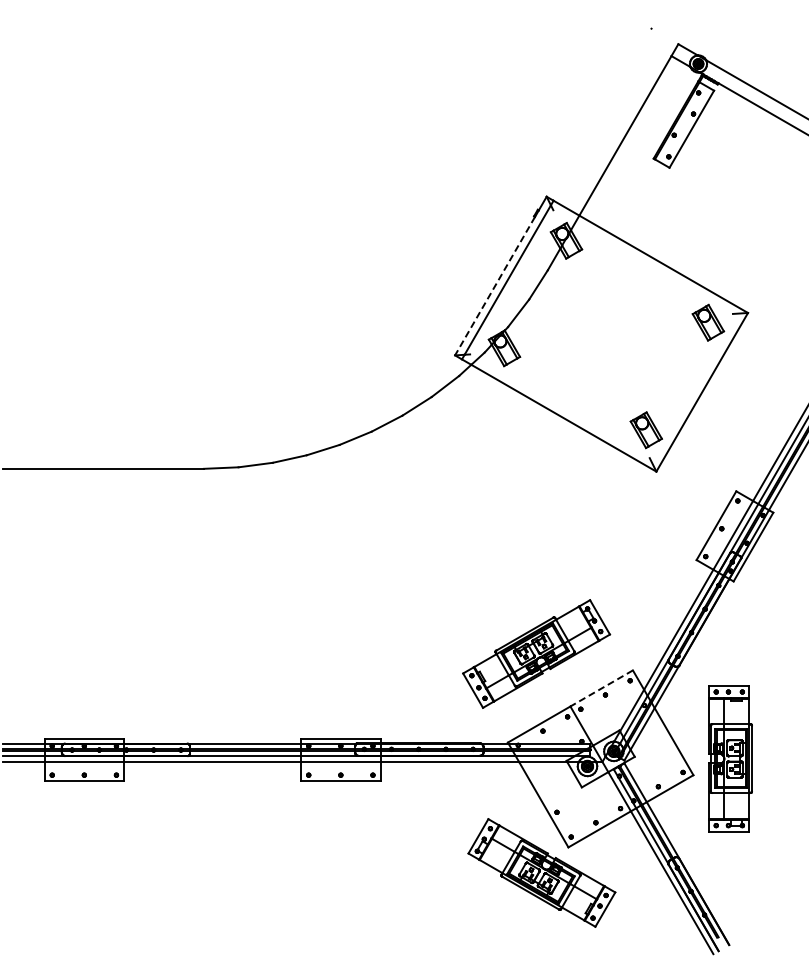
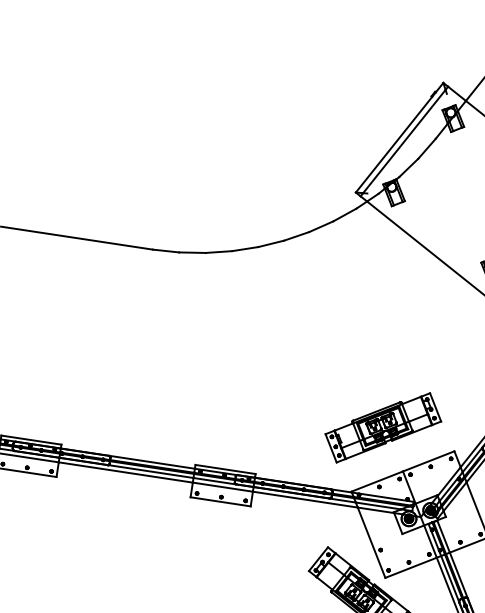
line: (495, 286) -> (394, 144), dashed -> solid
line: (601, 688) -> (428, 461), dashed -> solid

